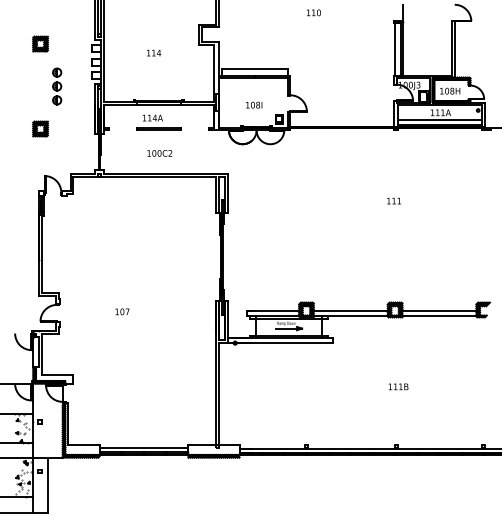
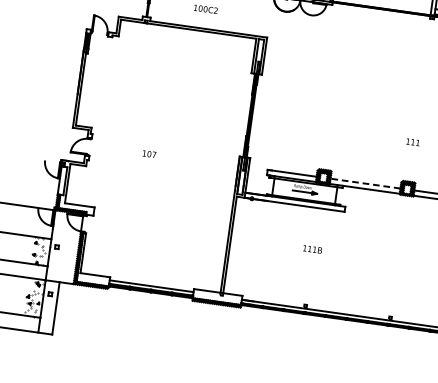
text: (393, 200) -> (412, 141), moved
line: (350, 310) -> (365, 183), solid -> dashed
text: (398, 386) -> (312, 249), moved

